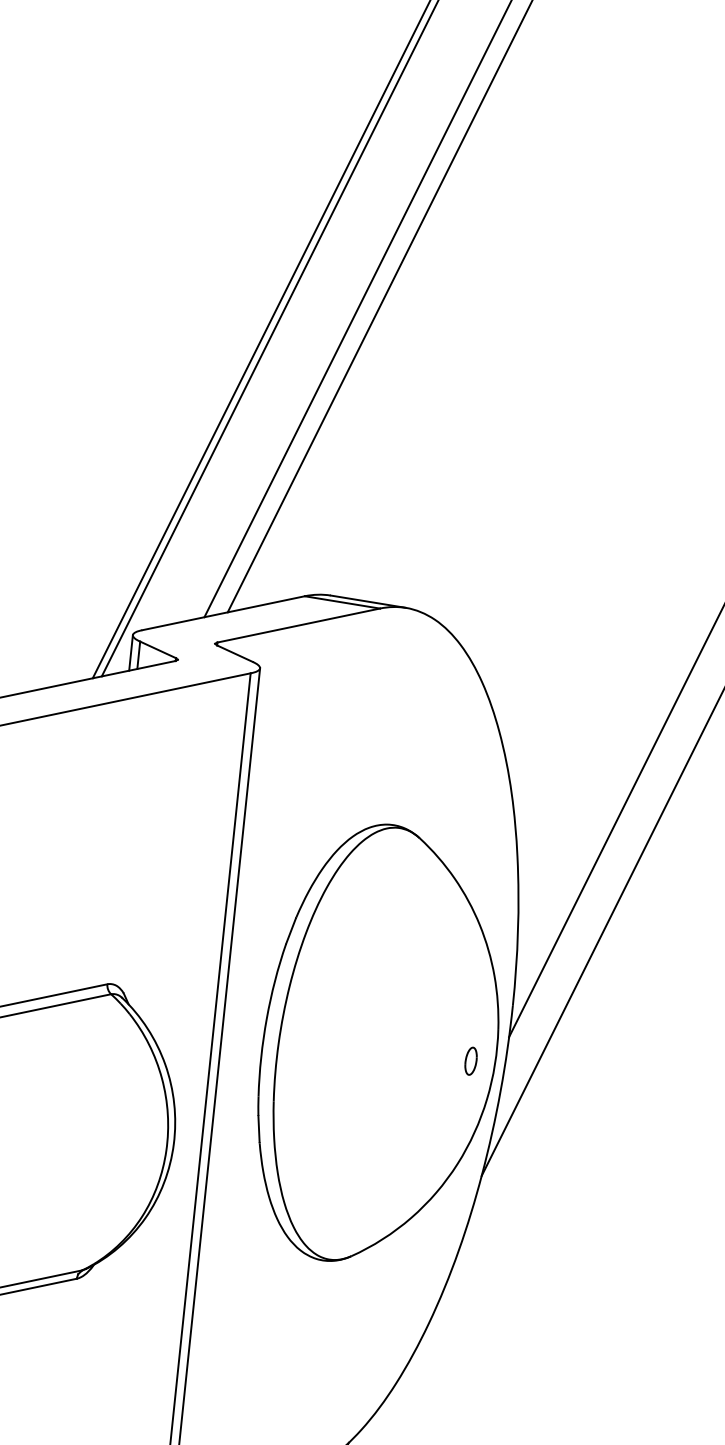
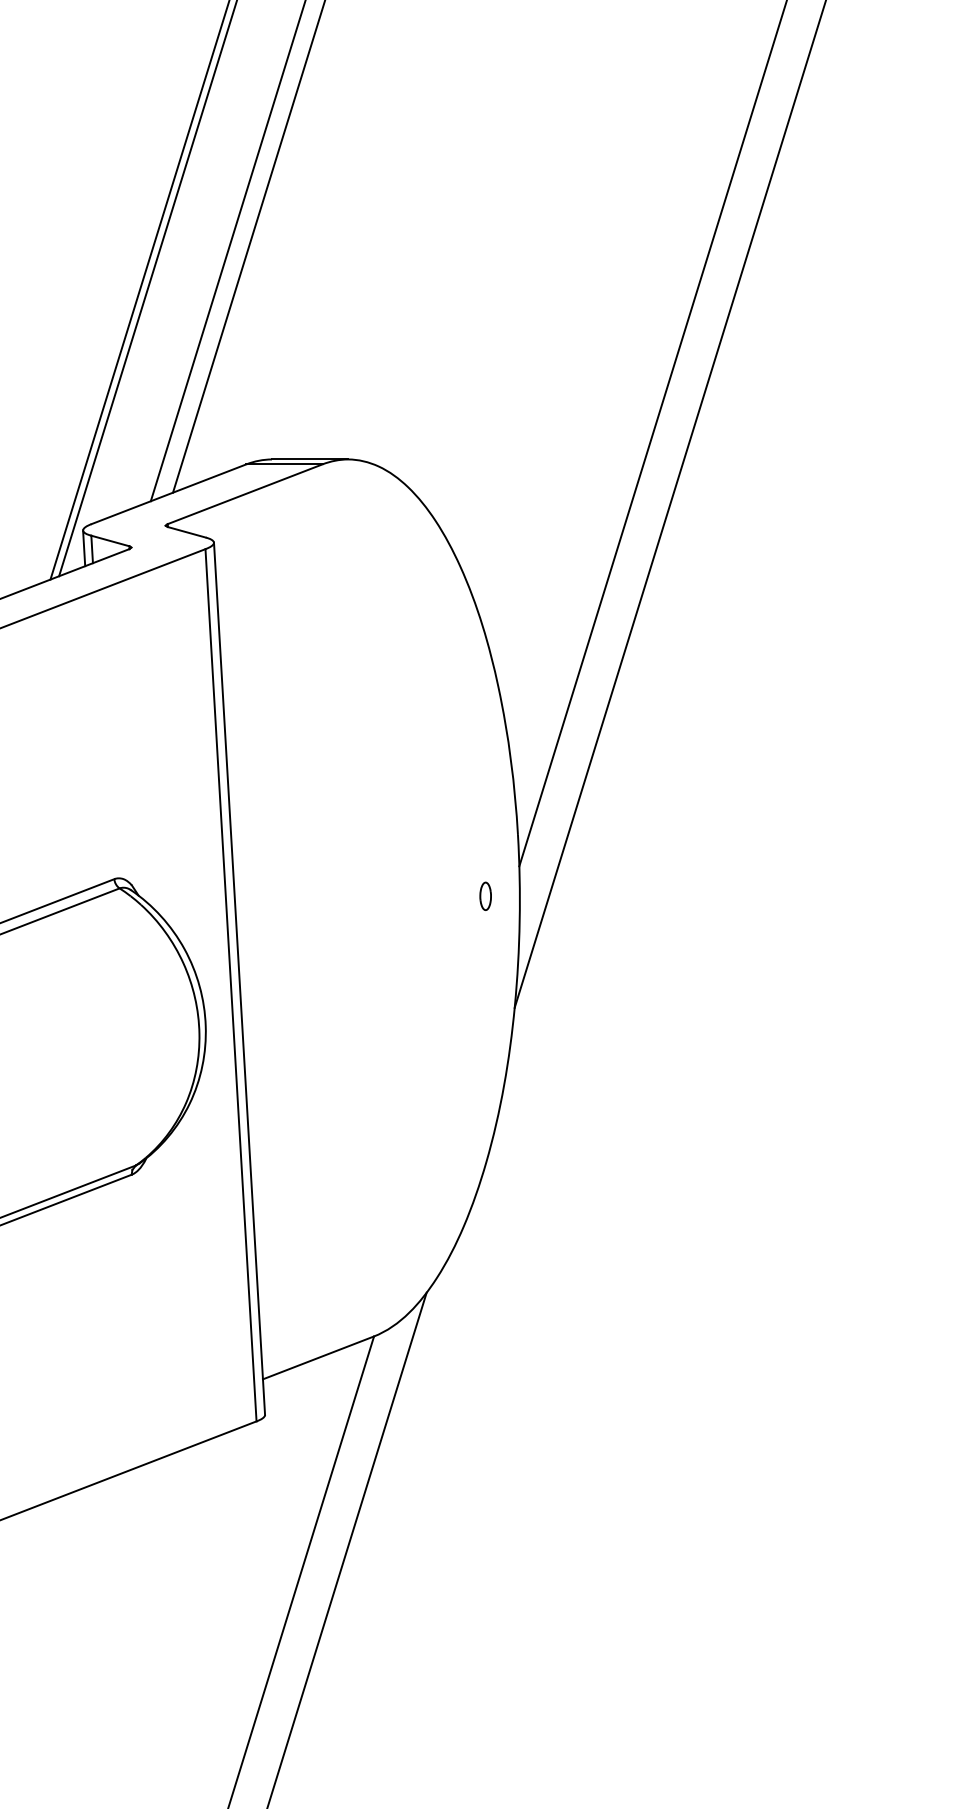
part: (380, 1046) -> (393, 896), removed

